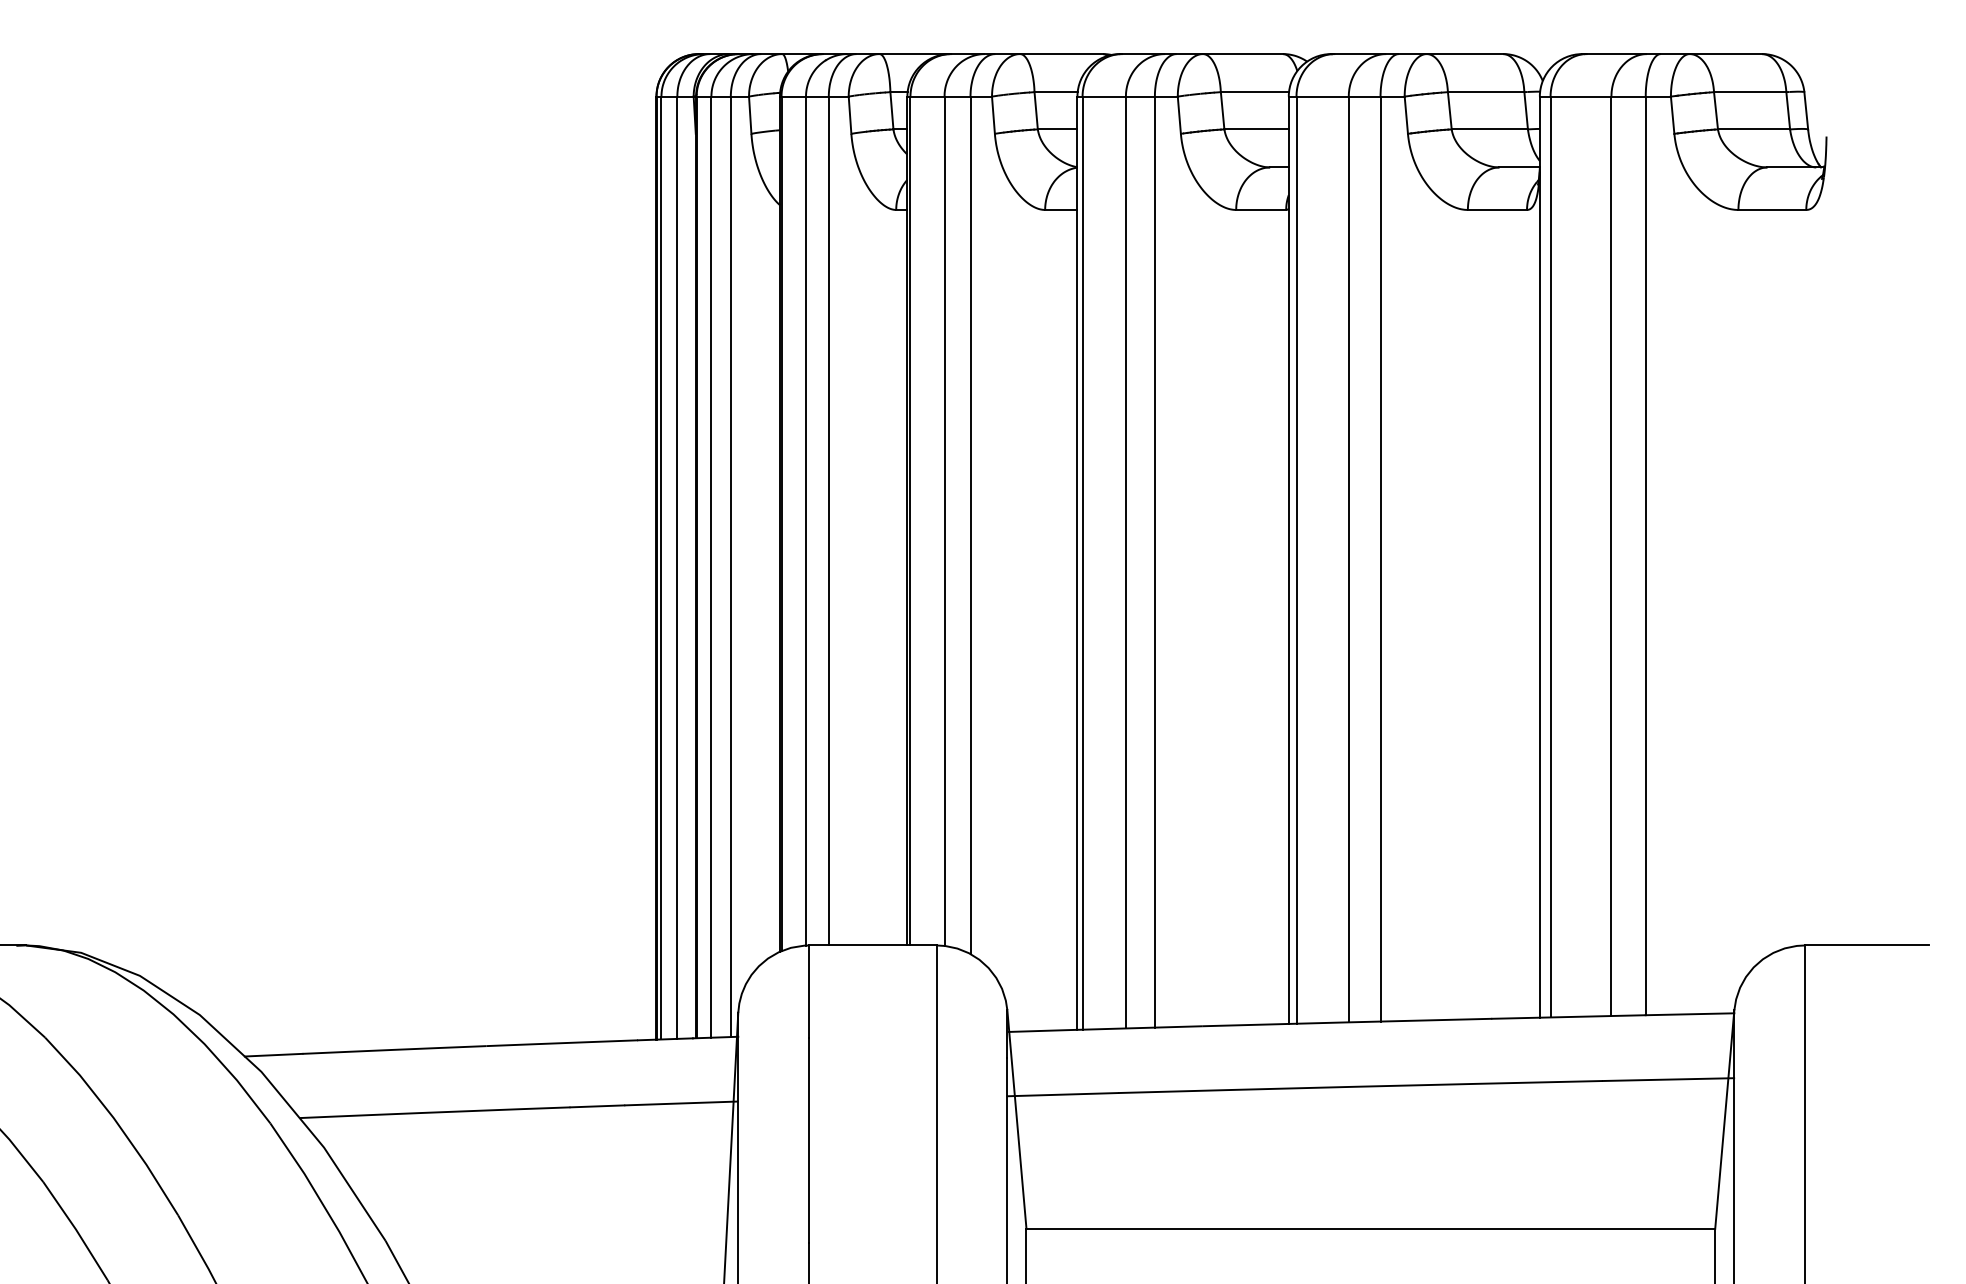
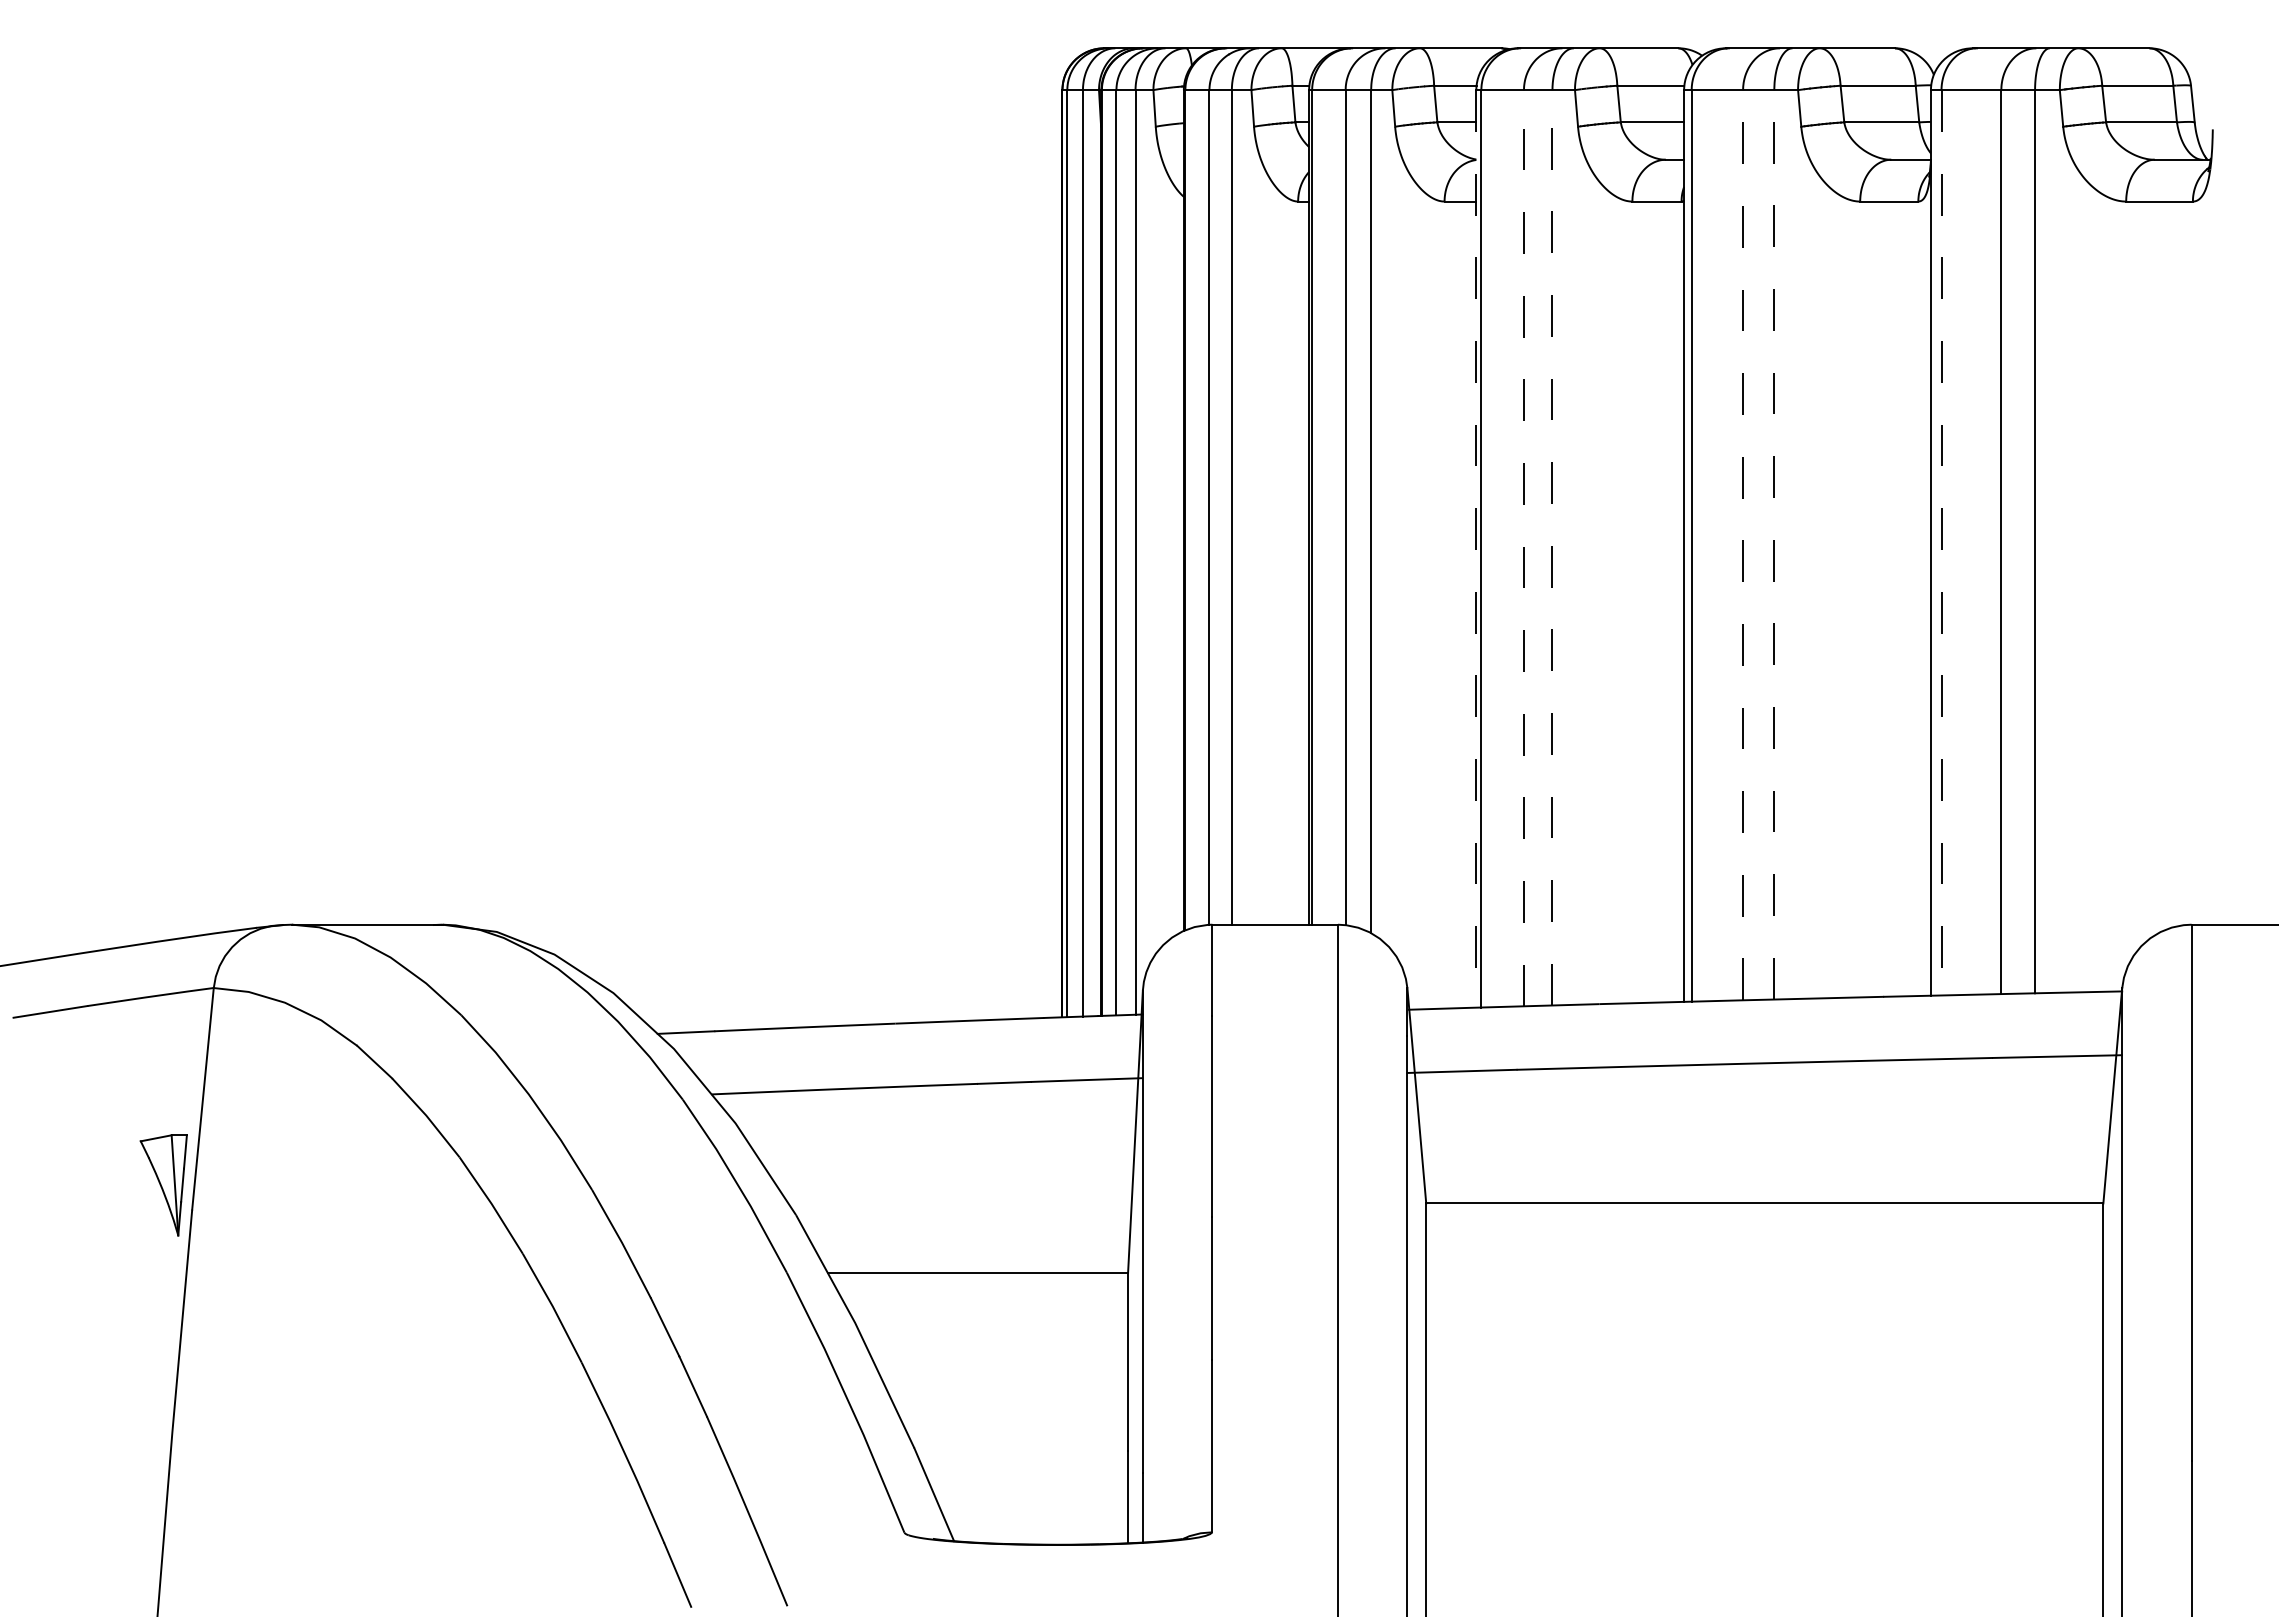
line: (1550, 556) -> (1941, 542), solid -> dashed
line: (1349, 558) -> (1743, 544), solid -> dashed
line: (1380, 558) -> (1774, 544), solid -> dashed
line: (1125, 561) -> (1523, 547), solid -> dashed
line: (1154, 561) -> (1552, 547), solid -> dashed
line: (1077, 562) -> (1476, 548), solid -> dashed

